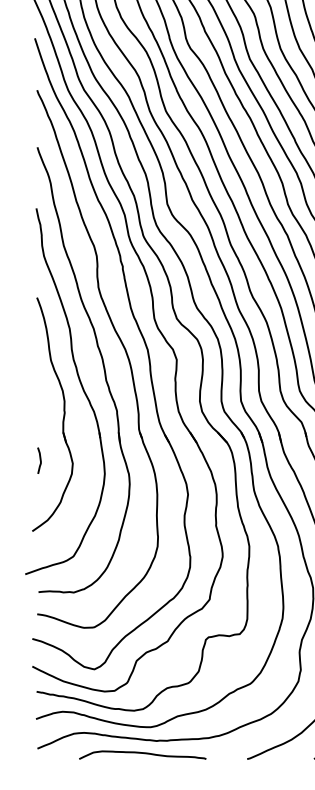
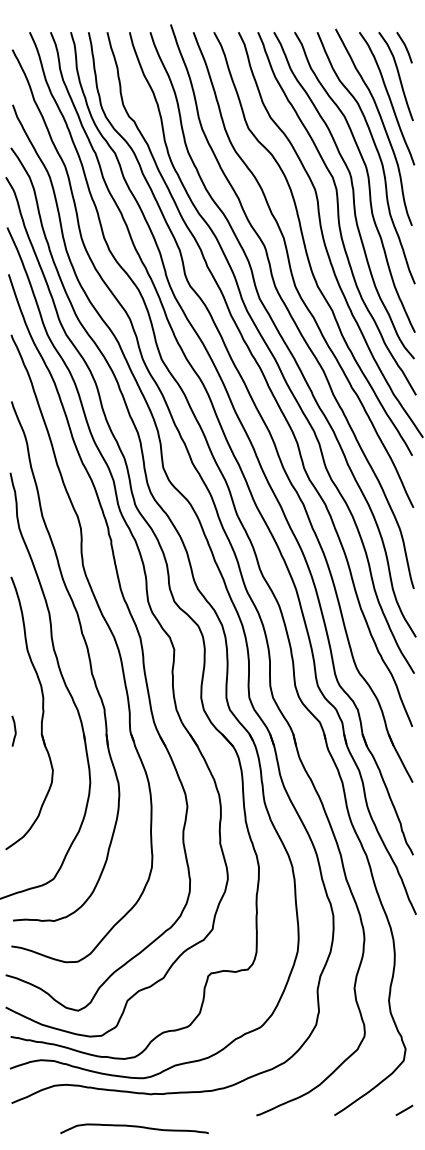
curve: (39, 460) -> (14, 730), moved
curve: (142, 754) -> (134, 1127), moved

